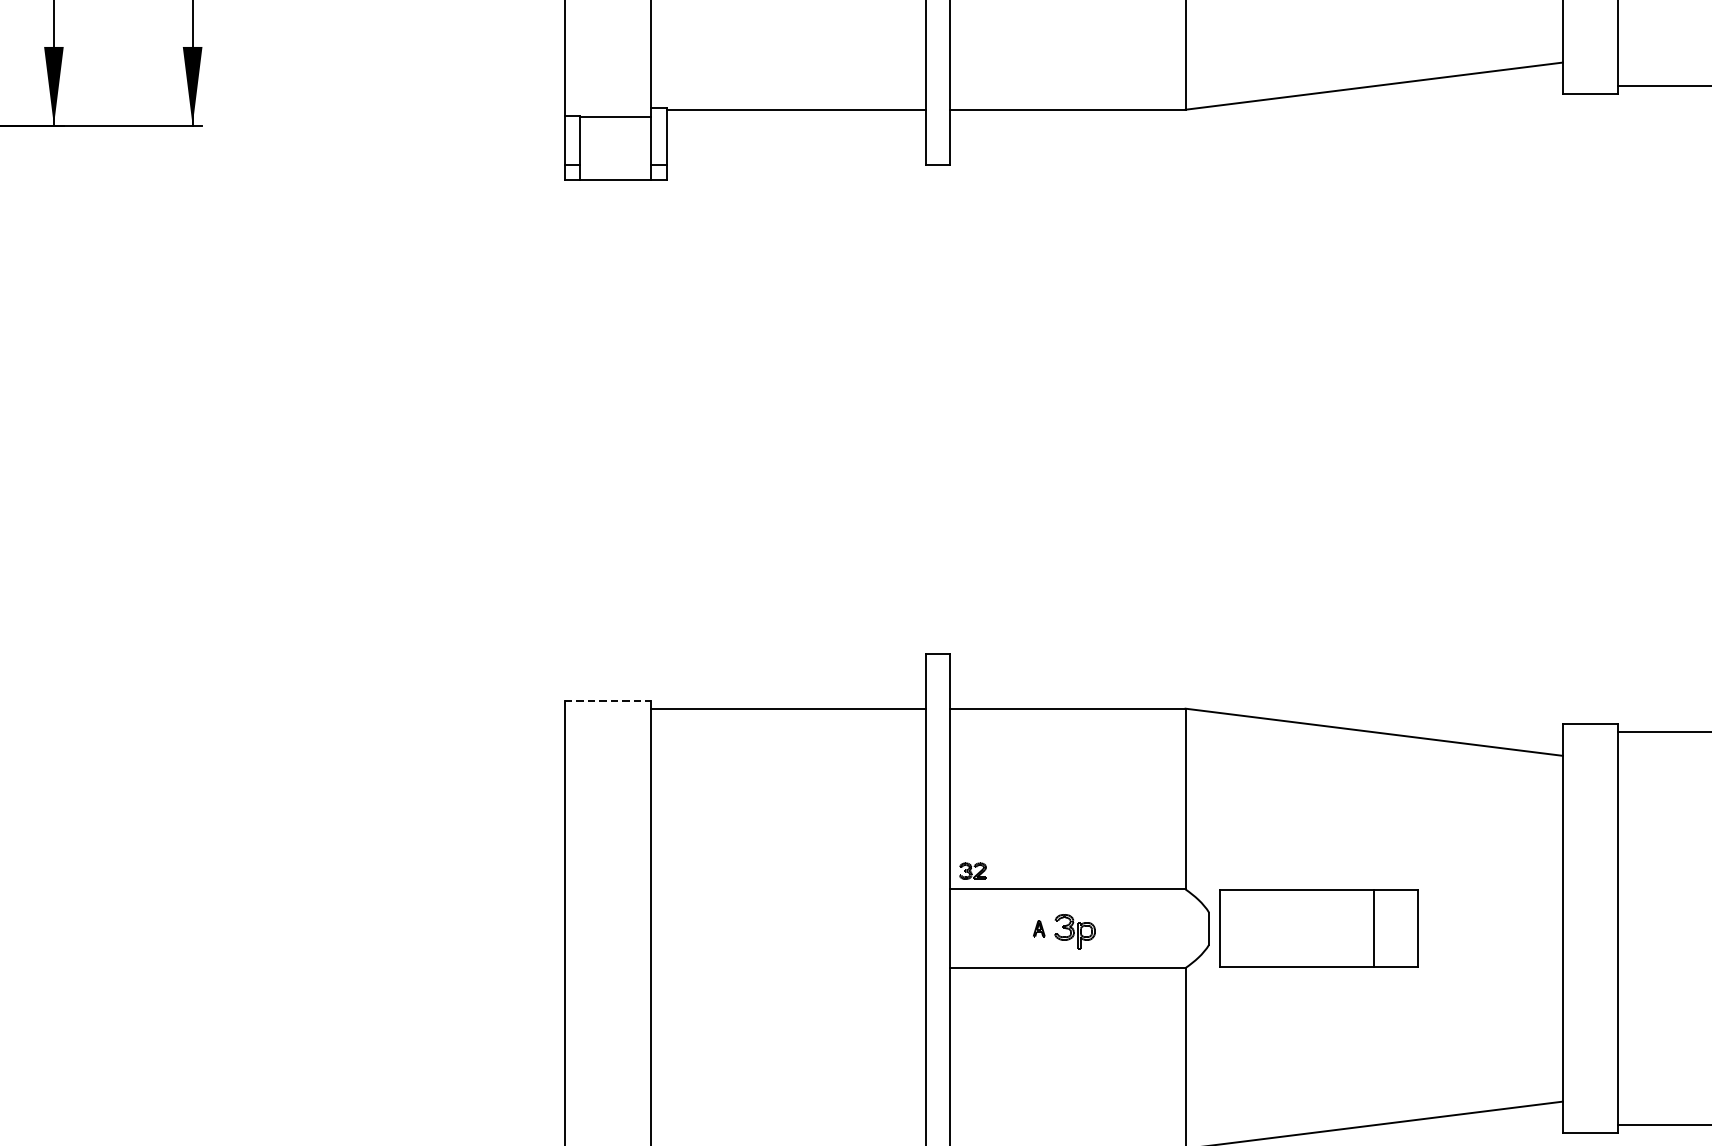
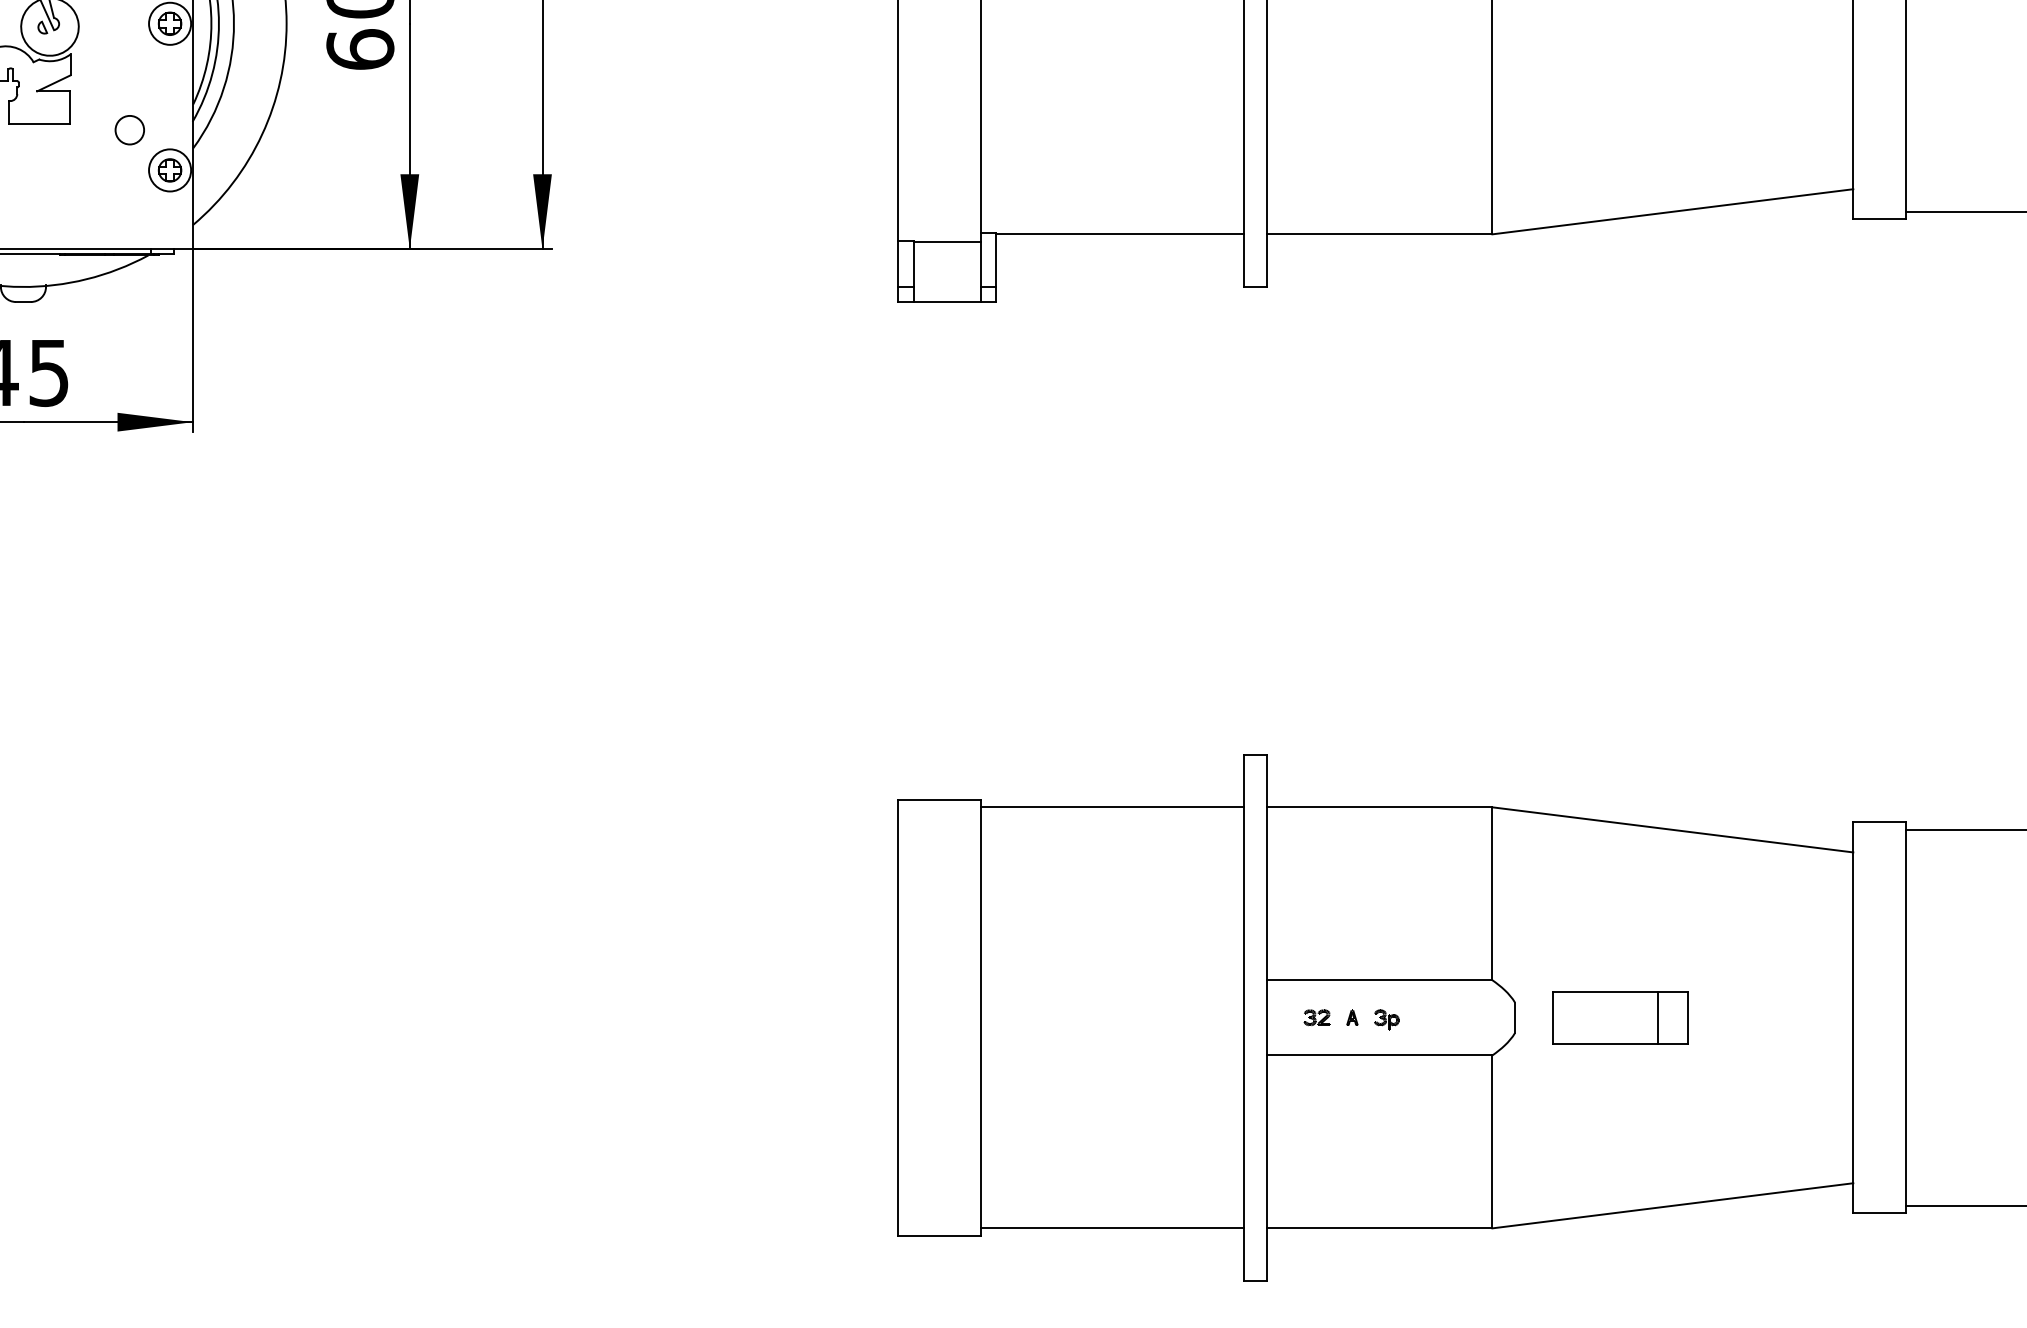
line: (608, 700) -> (940, 799), dashed -> solid
part: (972, 870) -> (1316, 1017), moved
part: (1319, 928) -> (1620, 1017), size x0.71
part: (1074, 930) -> (1386, 1019), size x0.62

